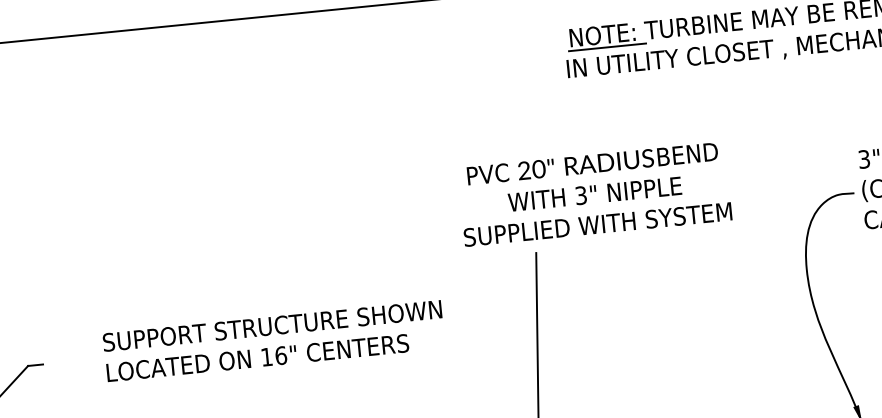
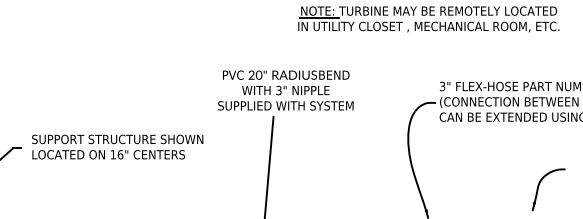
text: (594, 194) -> (285, 90), moved
text: (273, 339) -> (117, 146), moved

